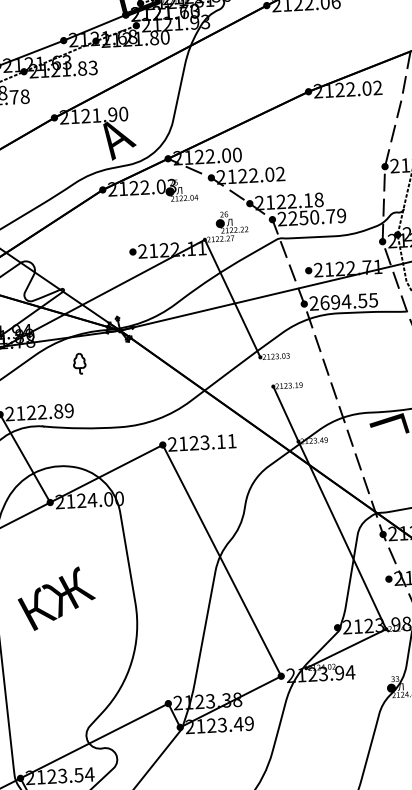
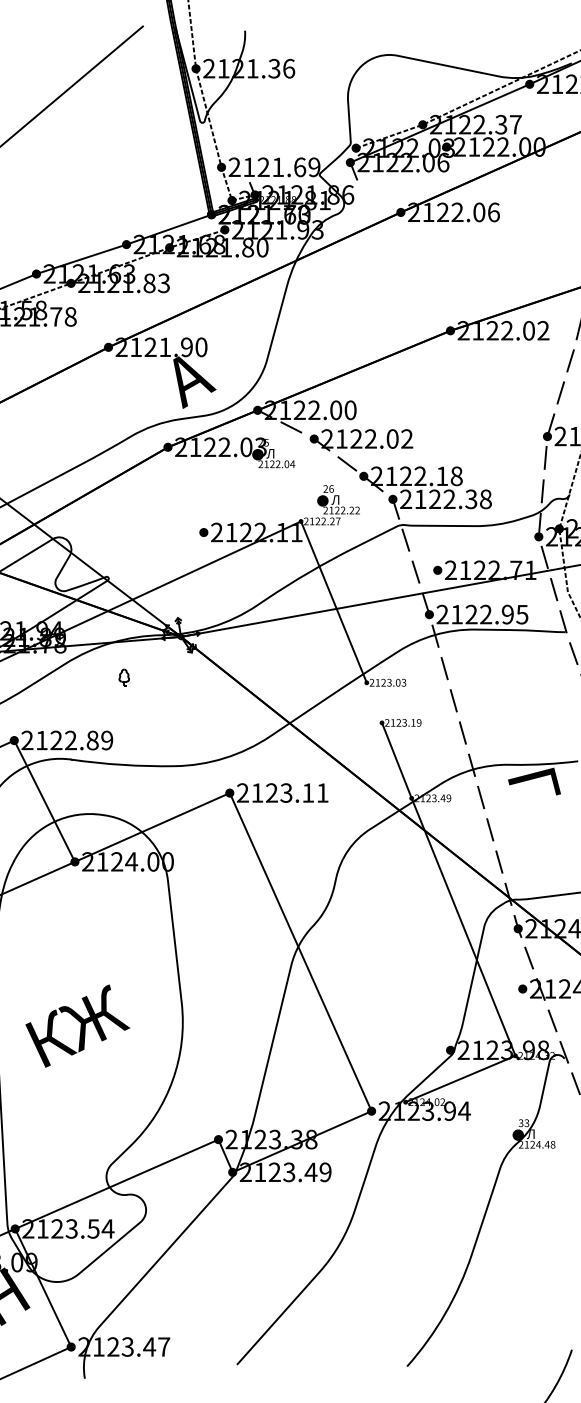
text: (316, 217) -> (452, 499), 2250.79 -> 2122.38
text: (343, 301) -> (482, 614), 2694.55 -> 2122.95
part: (78, 363) -> (123, 677), size x0.62
text: (56, 598) -> (77, 1025), moved

